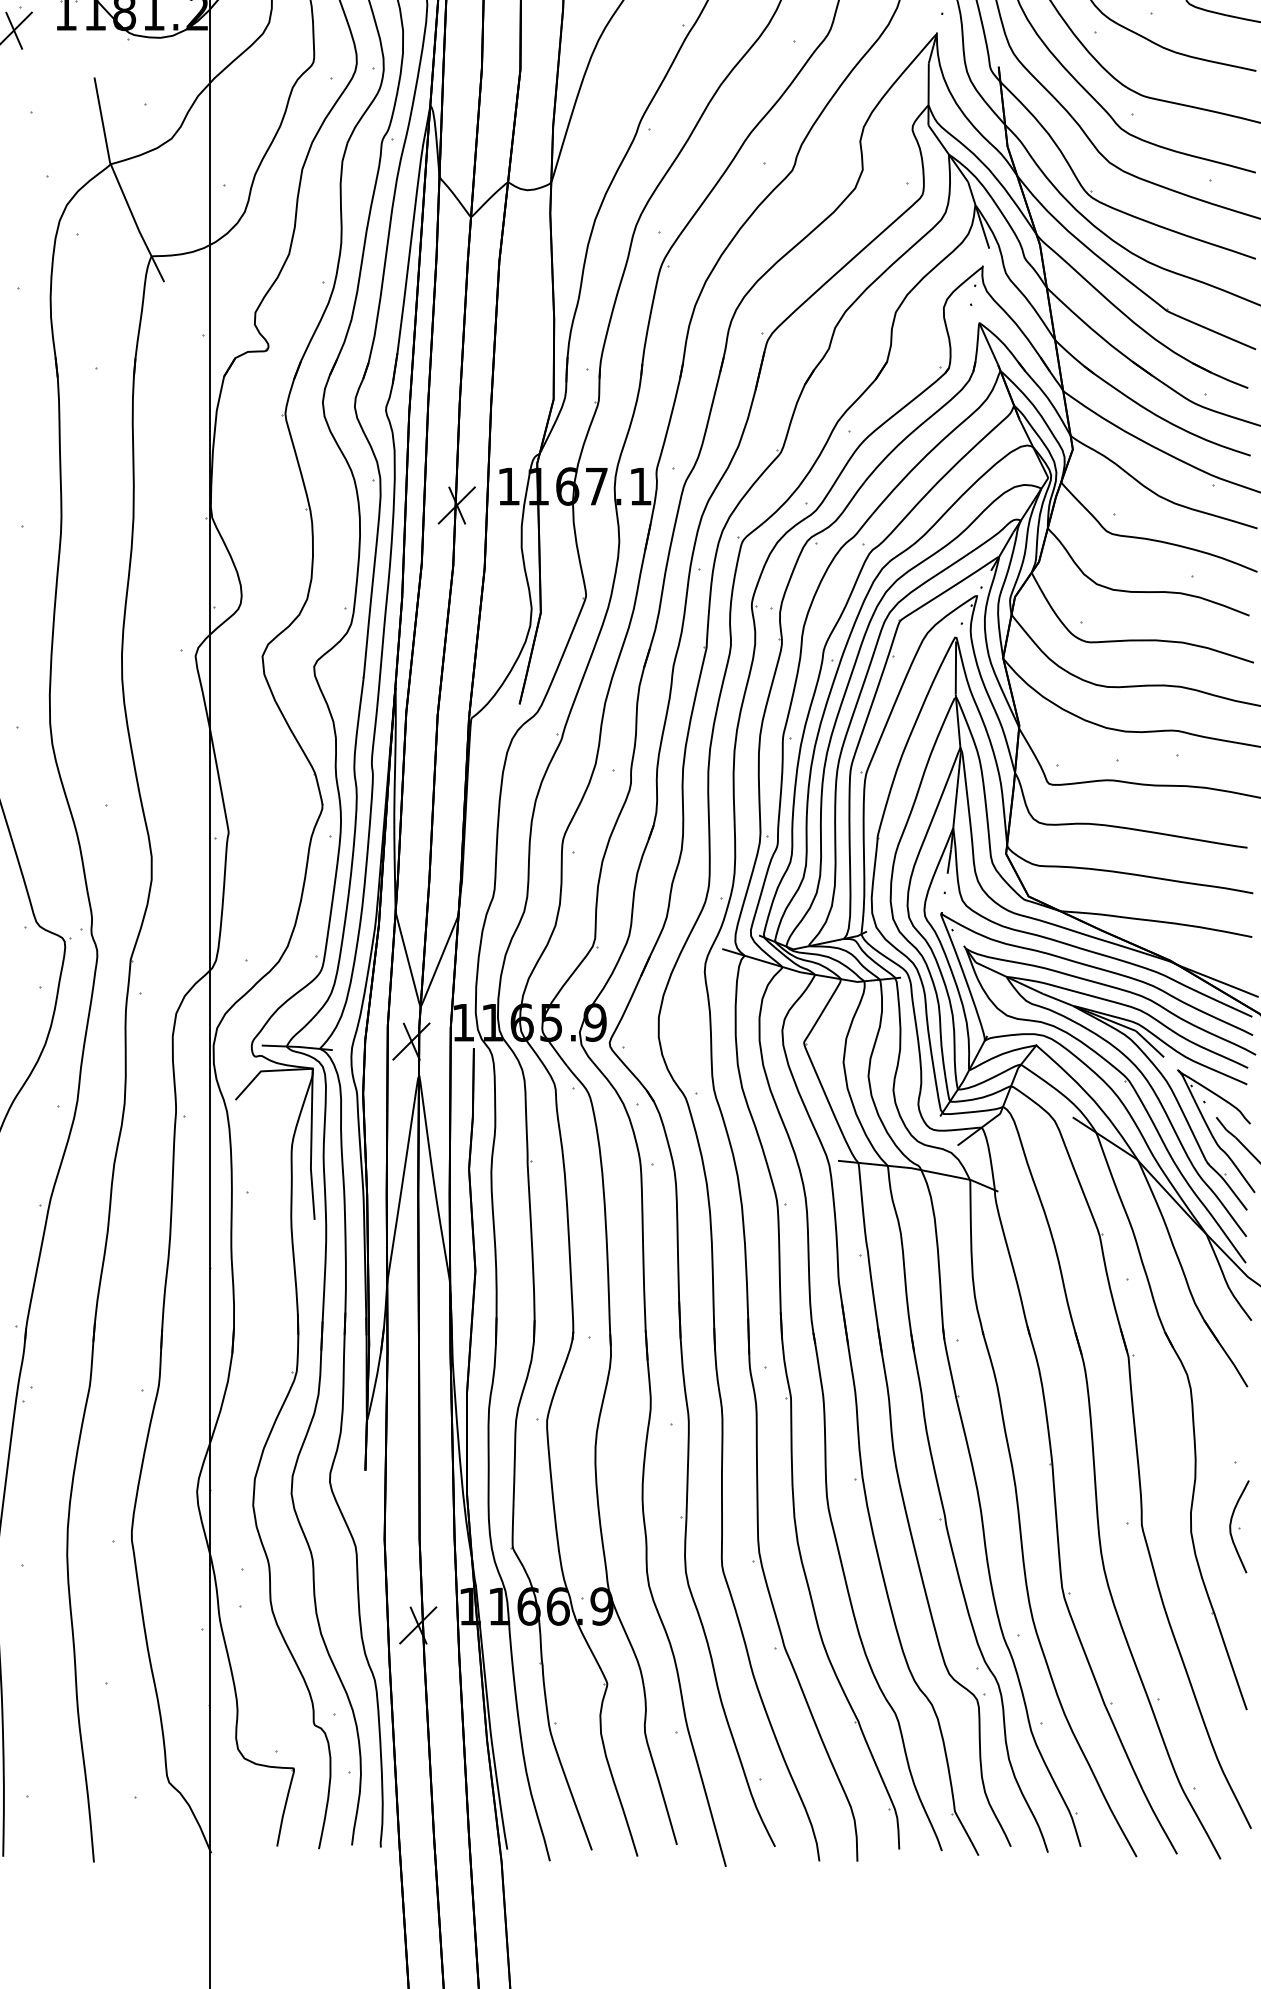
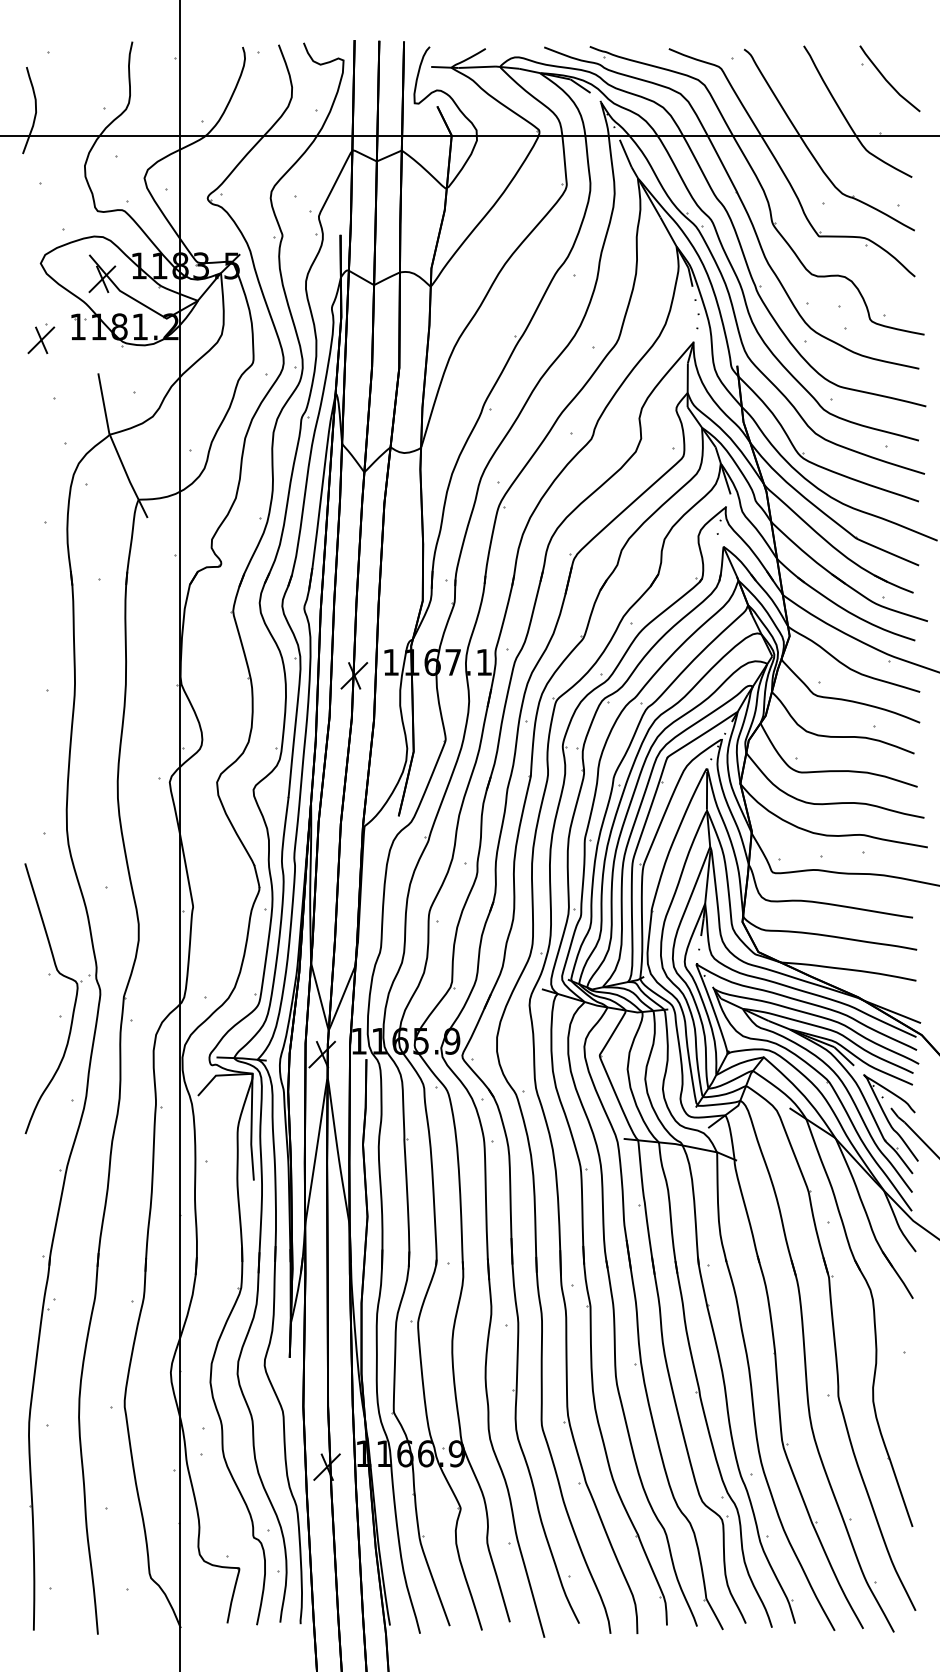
part: (1239, 1526) -> (907, 1397), removed

